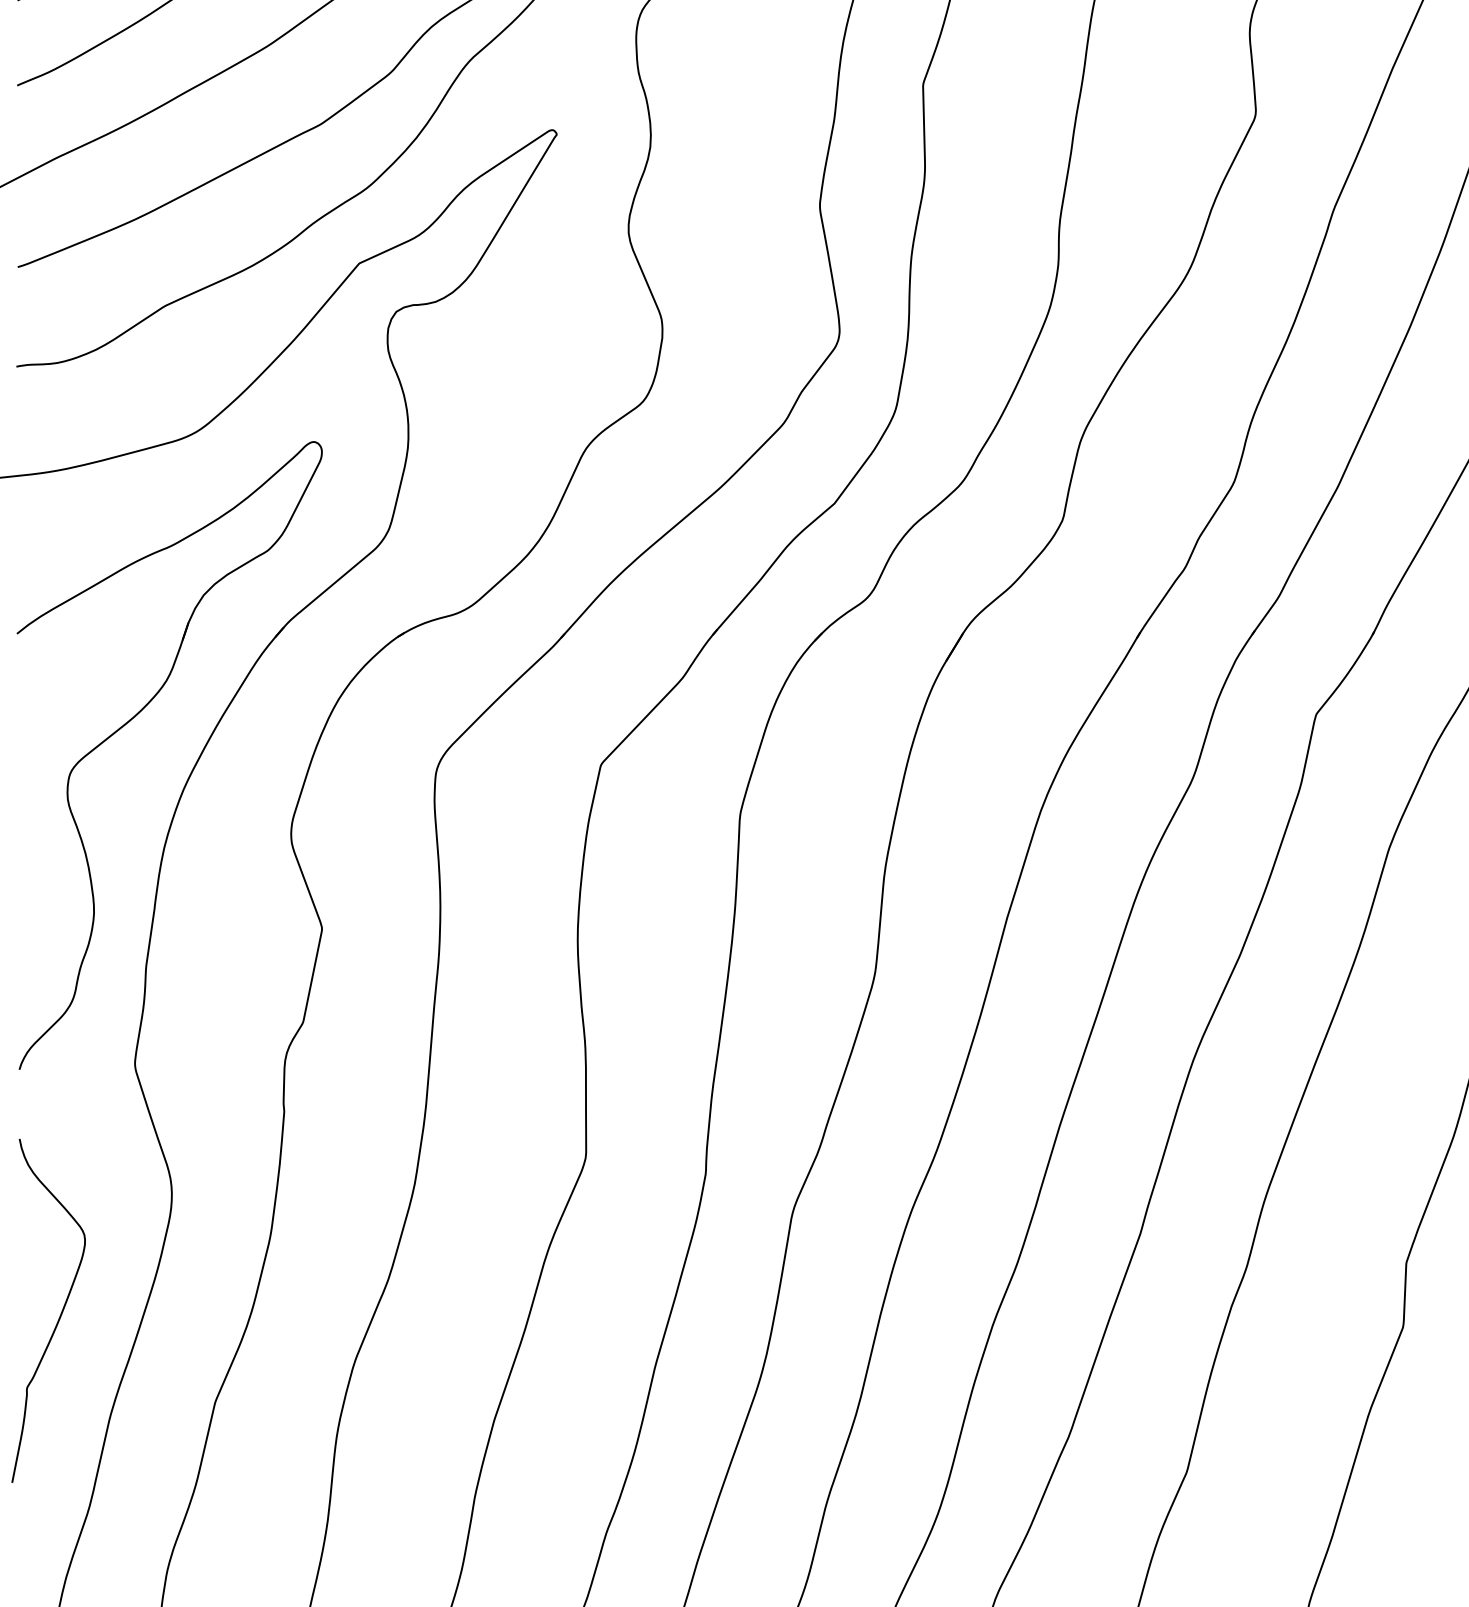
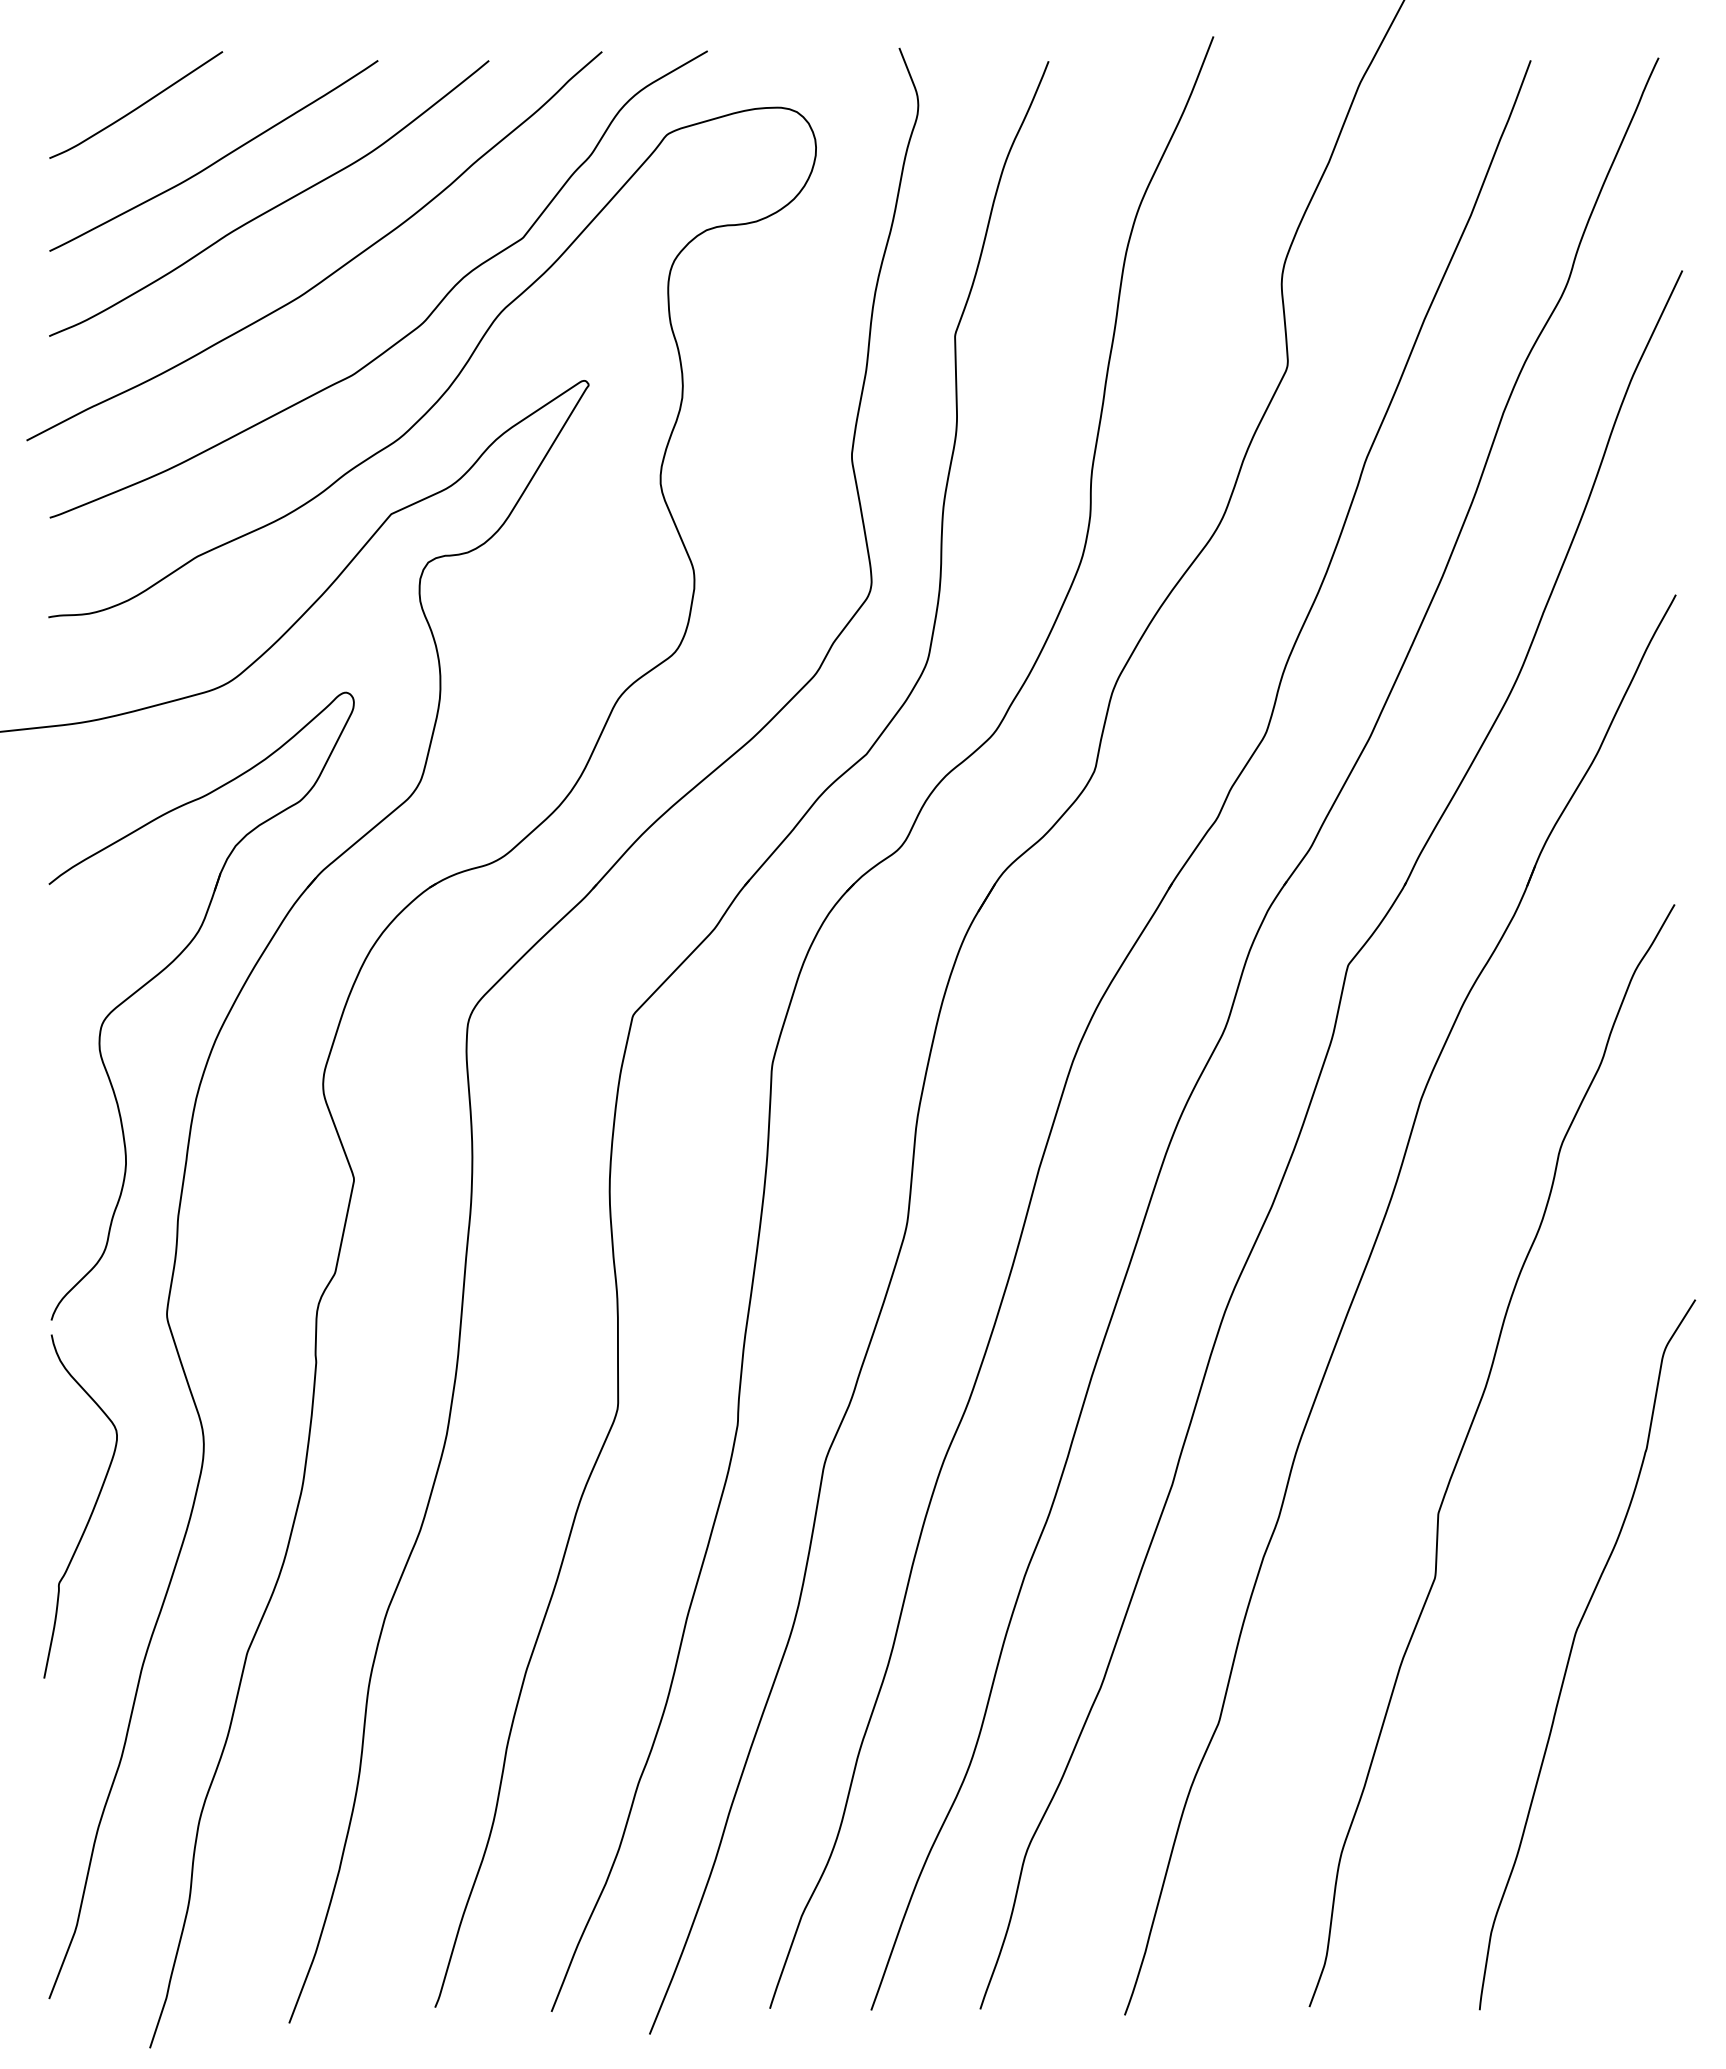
curve: (59, 1315) -> (91, 1511), moved

